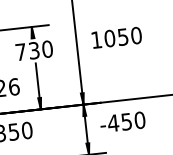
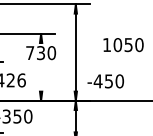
text: (116, 38) -> (123, 45), moved
line: (38, 85) -> (41, 81), removed
text: (122, 122) -> (105, 81), moved

